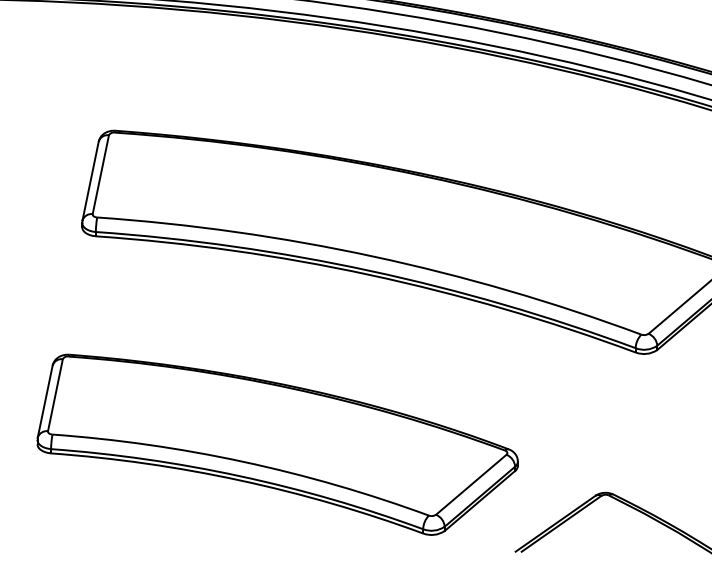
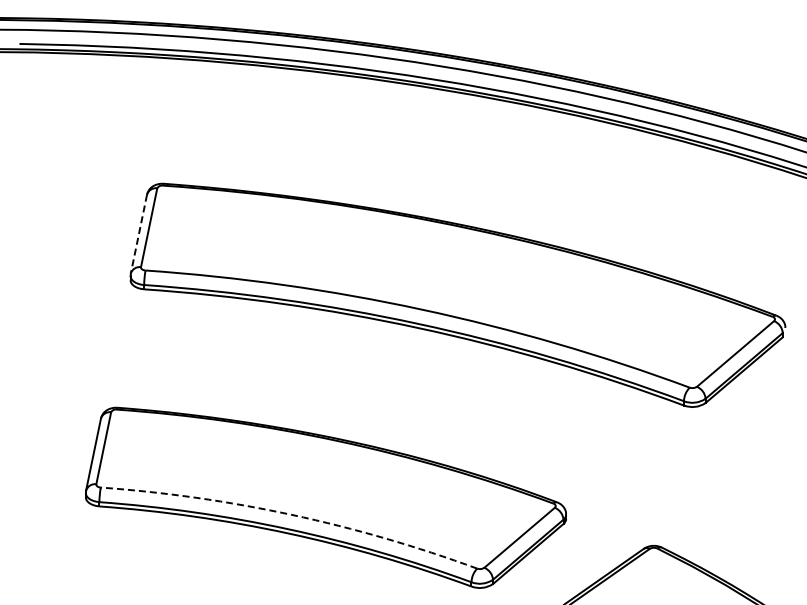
line: (90, 181) -> (138, 234), solid -> dashed
arc: (243, 461) -> (291, 514), solid -> dashed

